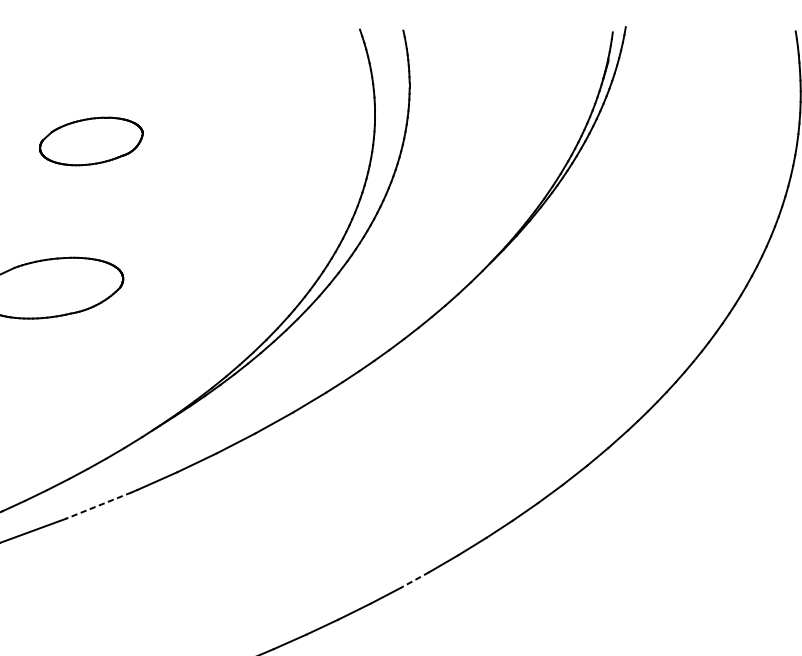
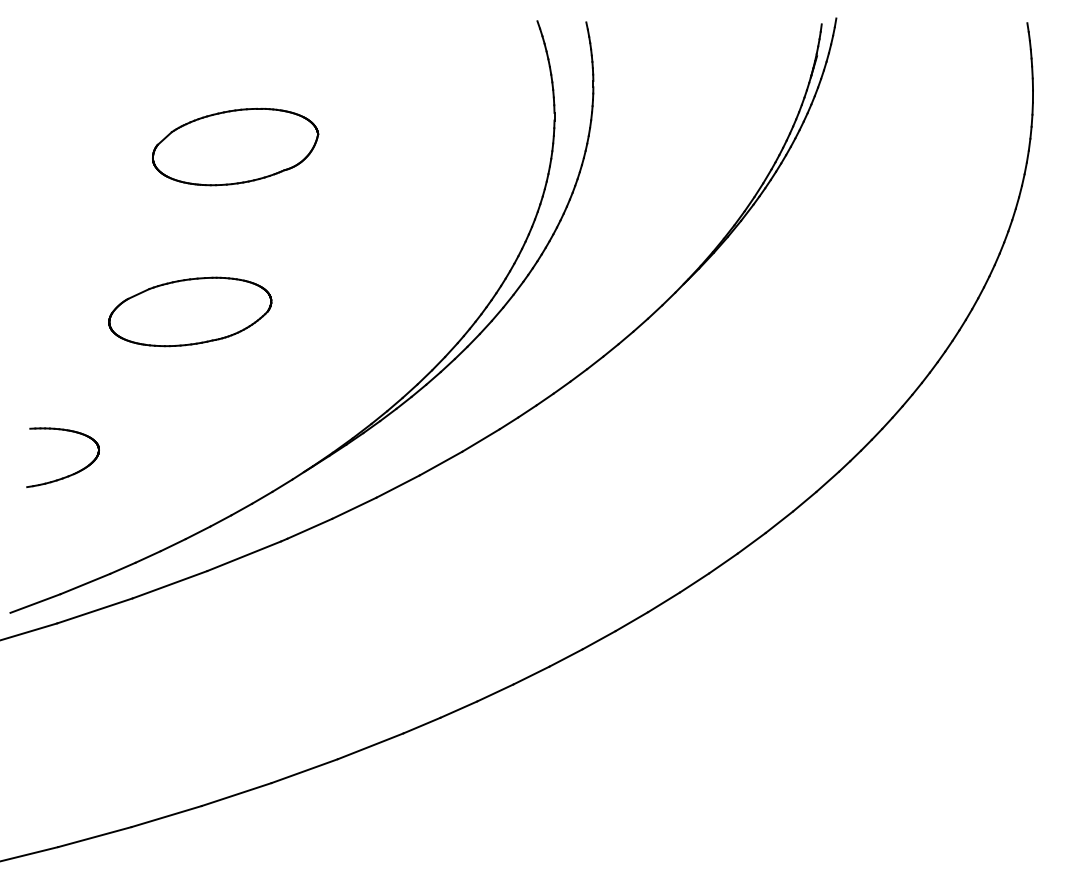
part: (91, 141) -> (235, 146), size x1.43
line: (99, 505) -> (244, 556), dashed -> solid
line: (415, 580) -> (599, 640), dashed -> solid

